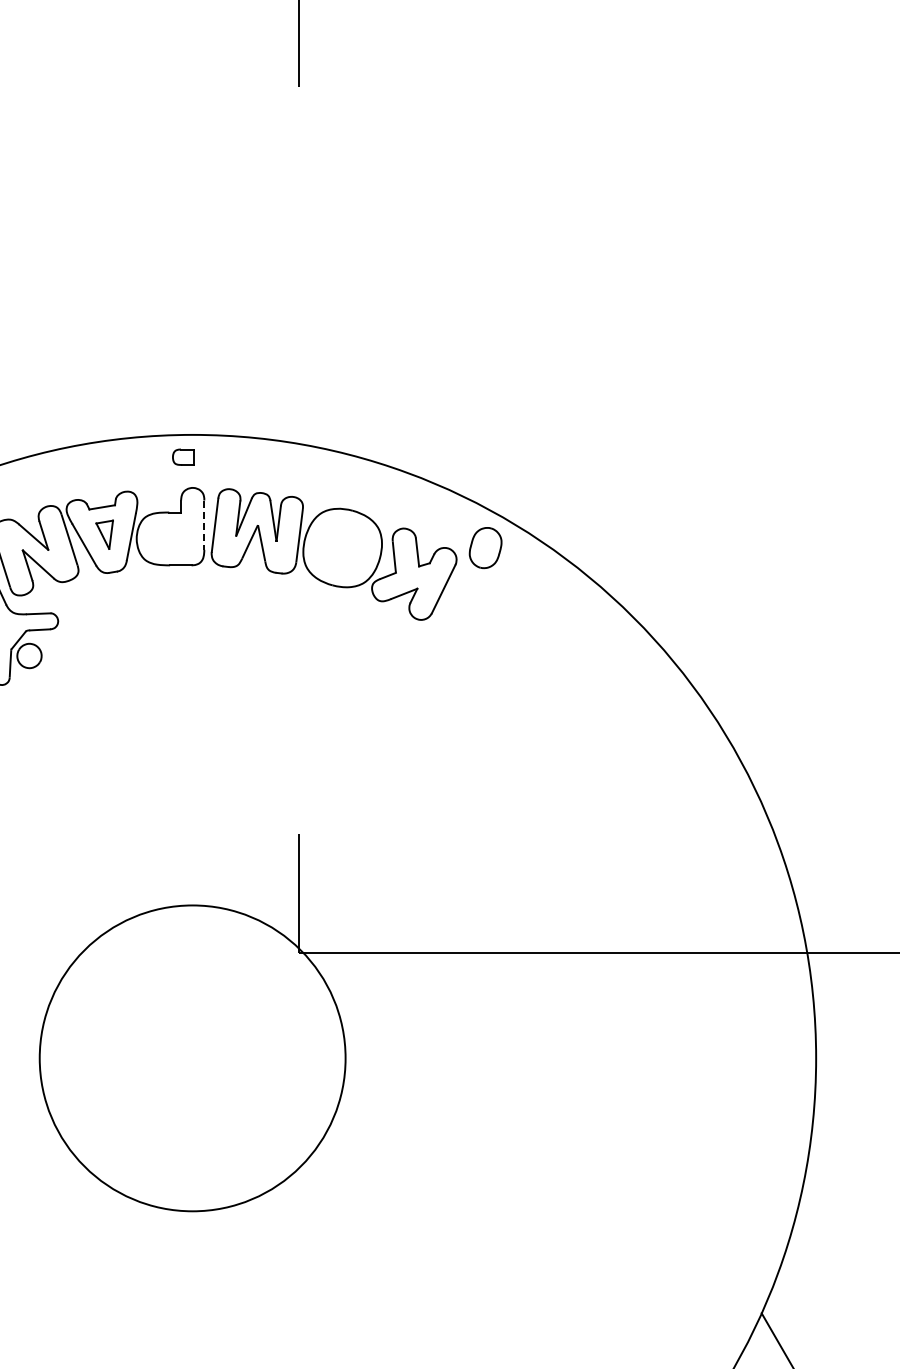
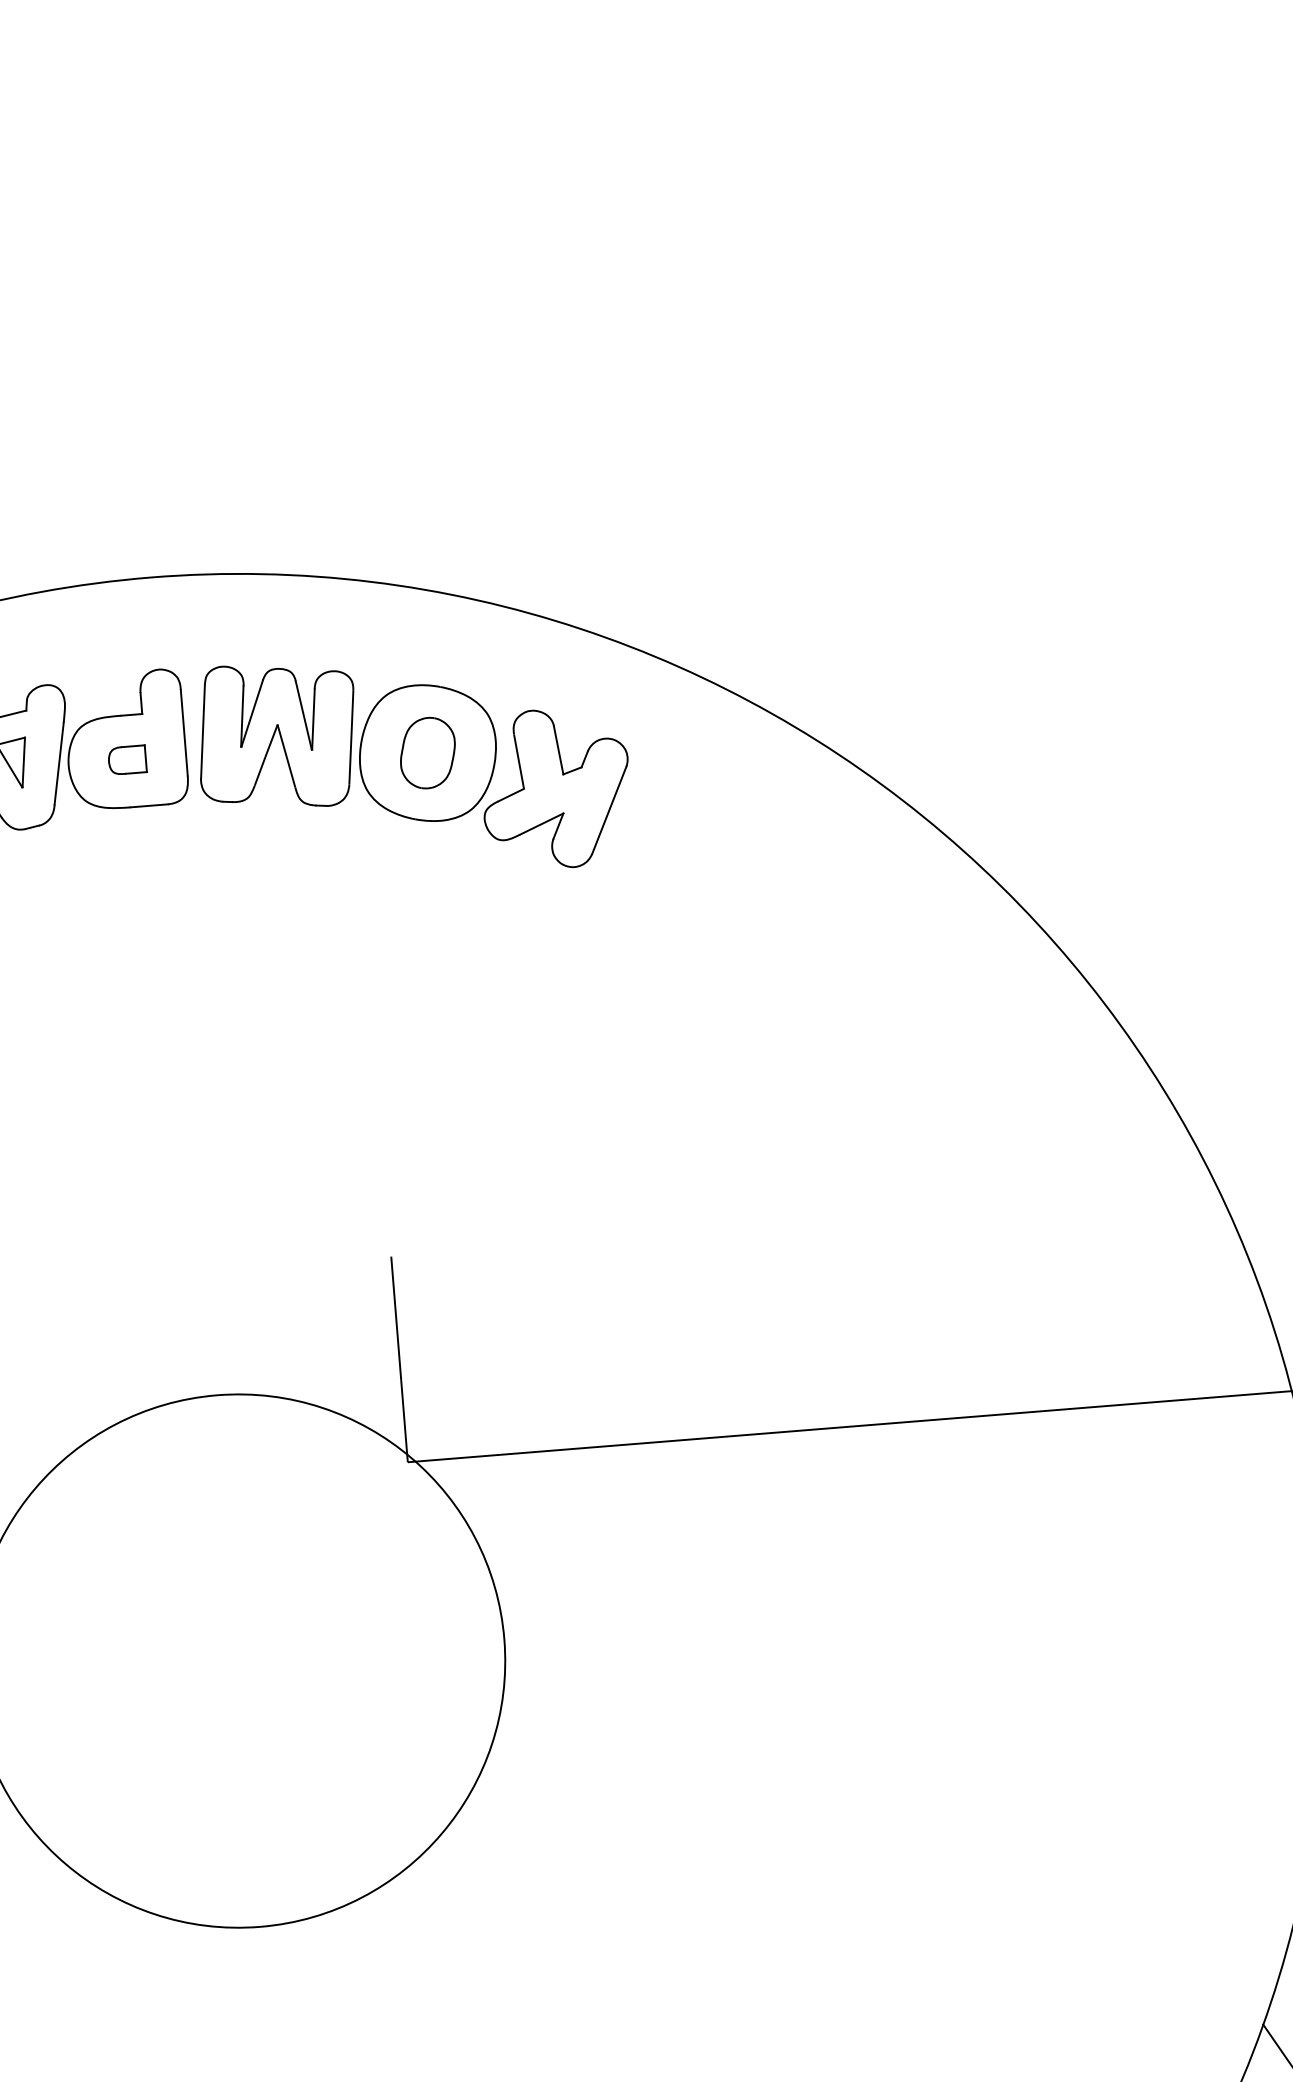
part: (183, 456) -> (127, 758), moved
line: (204, 525) -> (184, 733), dashed -> solid
part: (485, 548) -> (427, 753), moved

